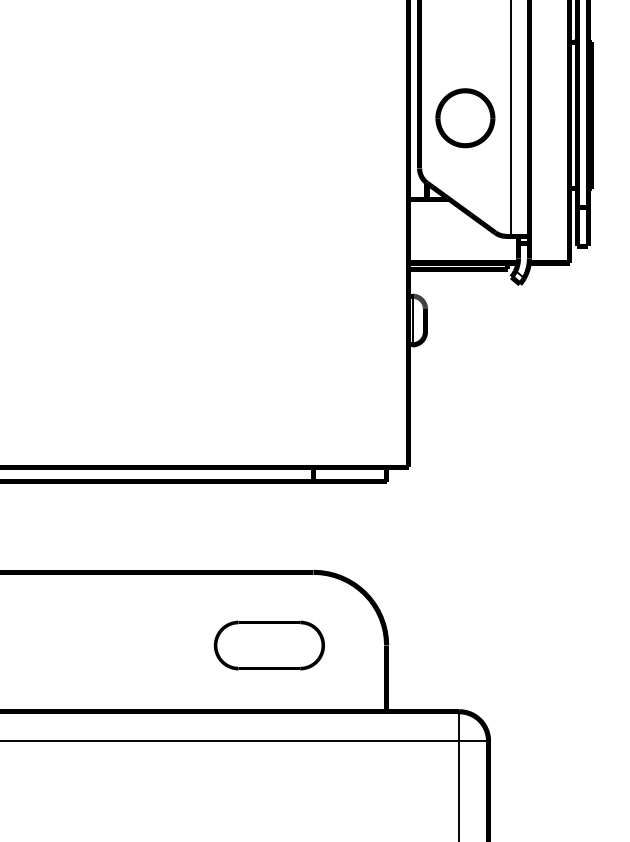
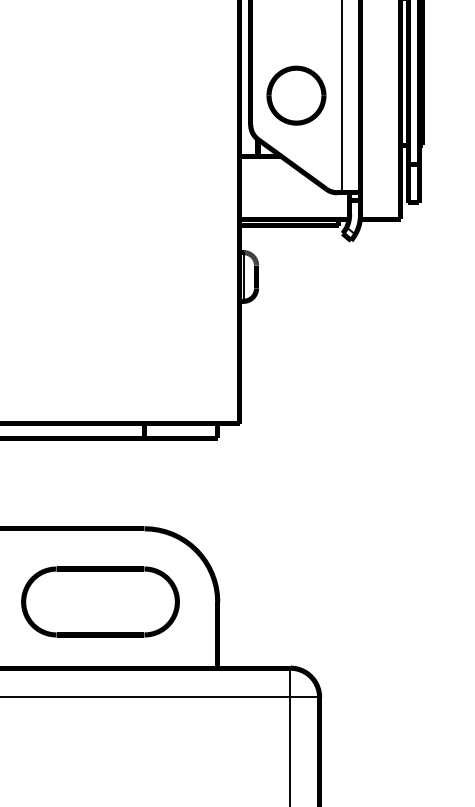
part: (465, 118) -> (296, 95), moved
part: (269, 645) -> (100, 601), size x1.43

